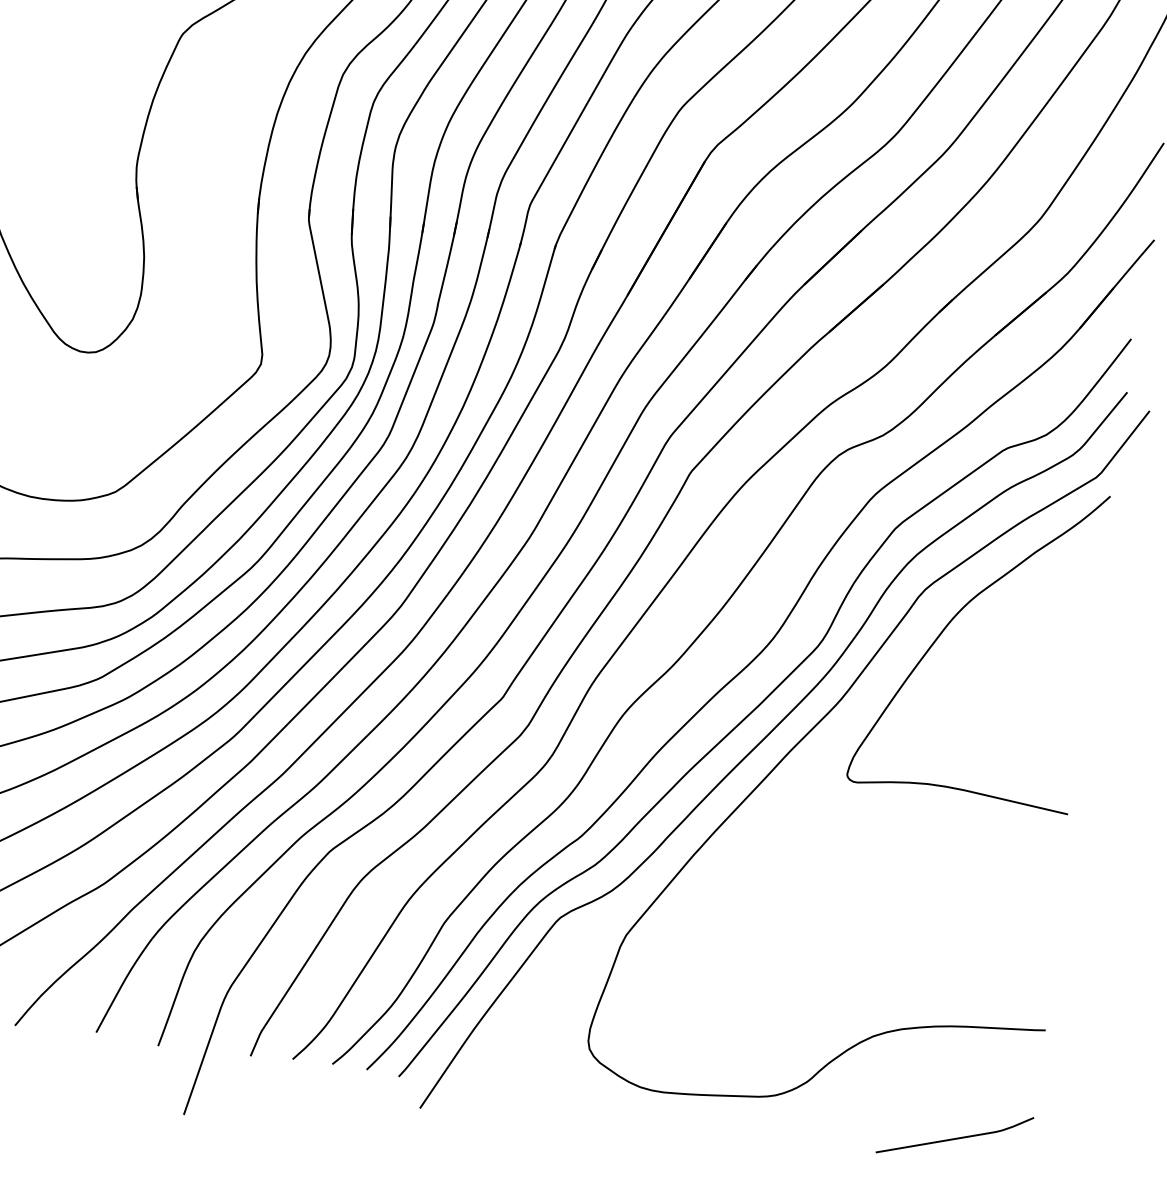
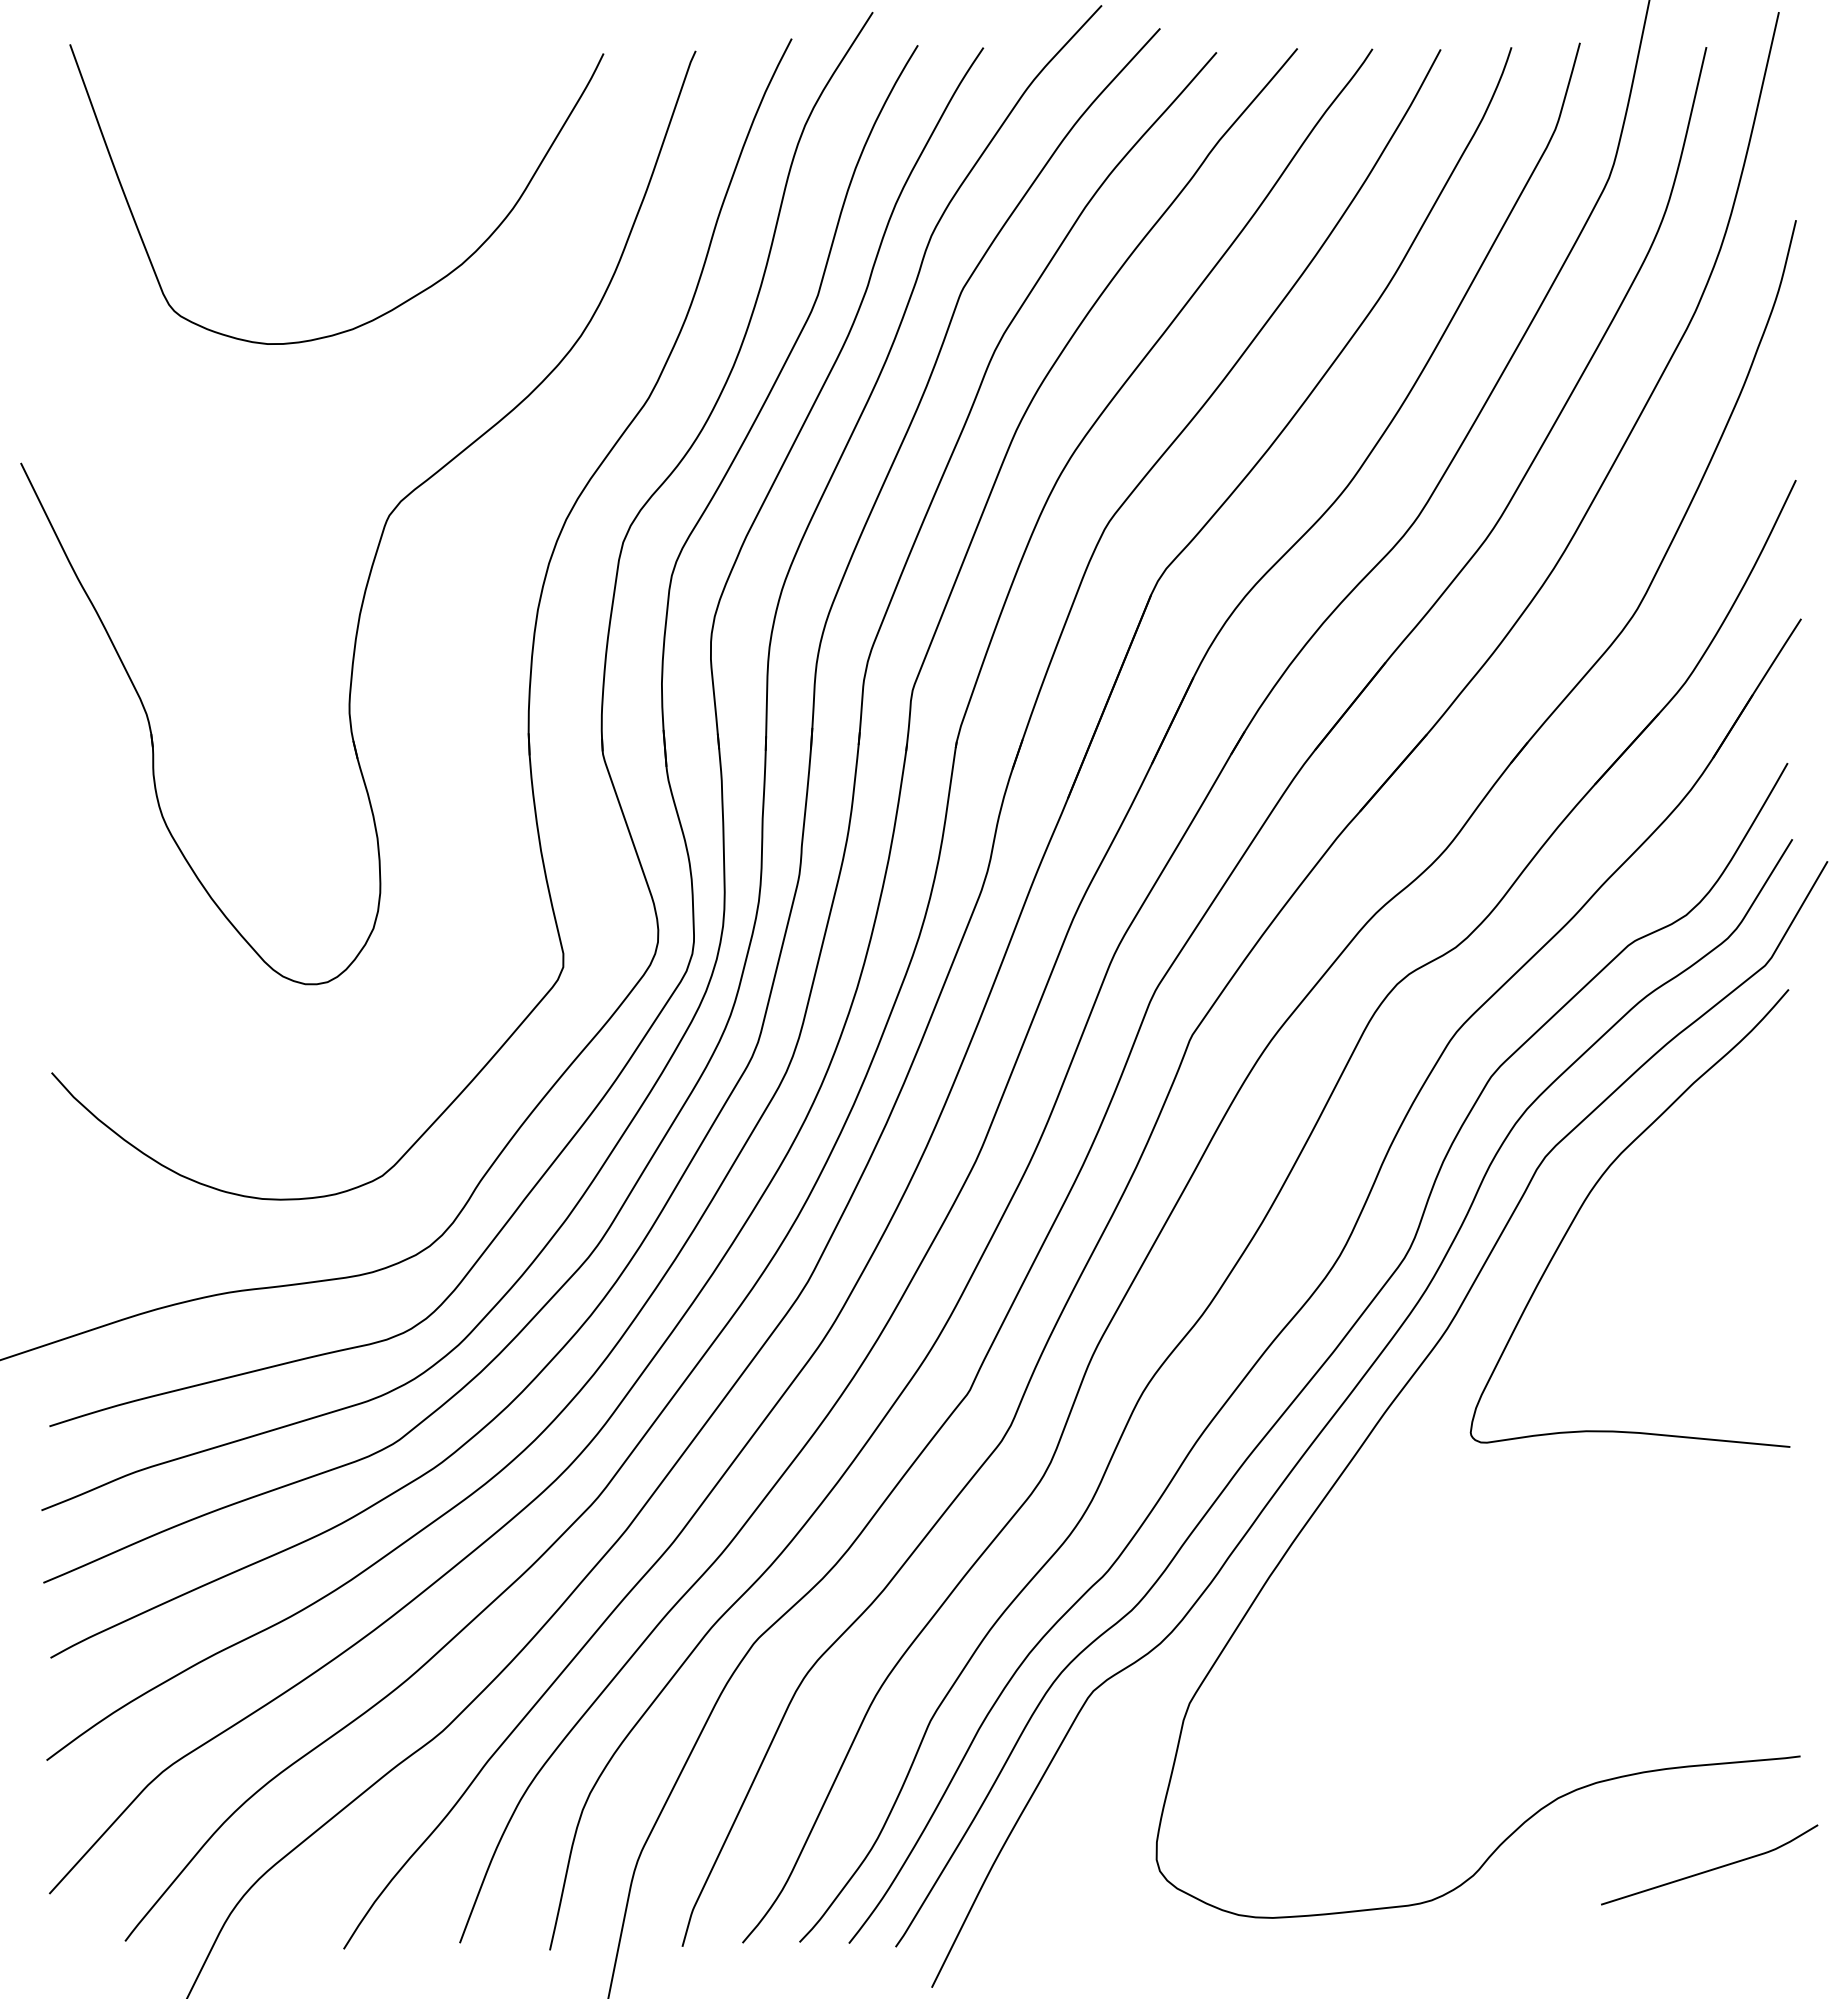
curve: (956, 1137) -> (1712, 1868), moved

